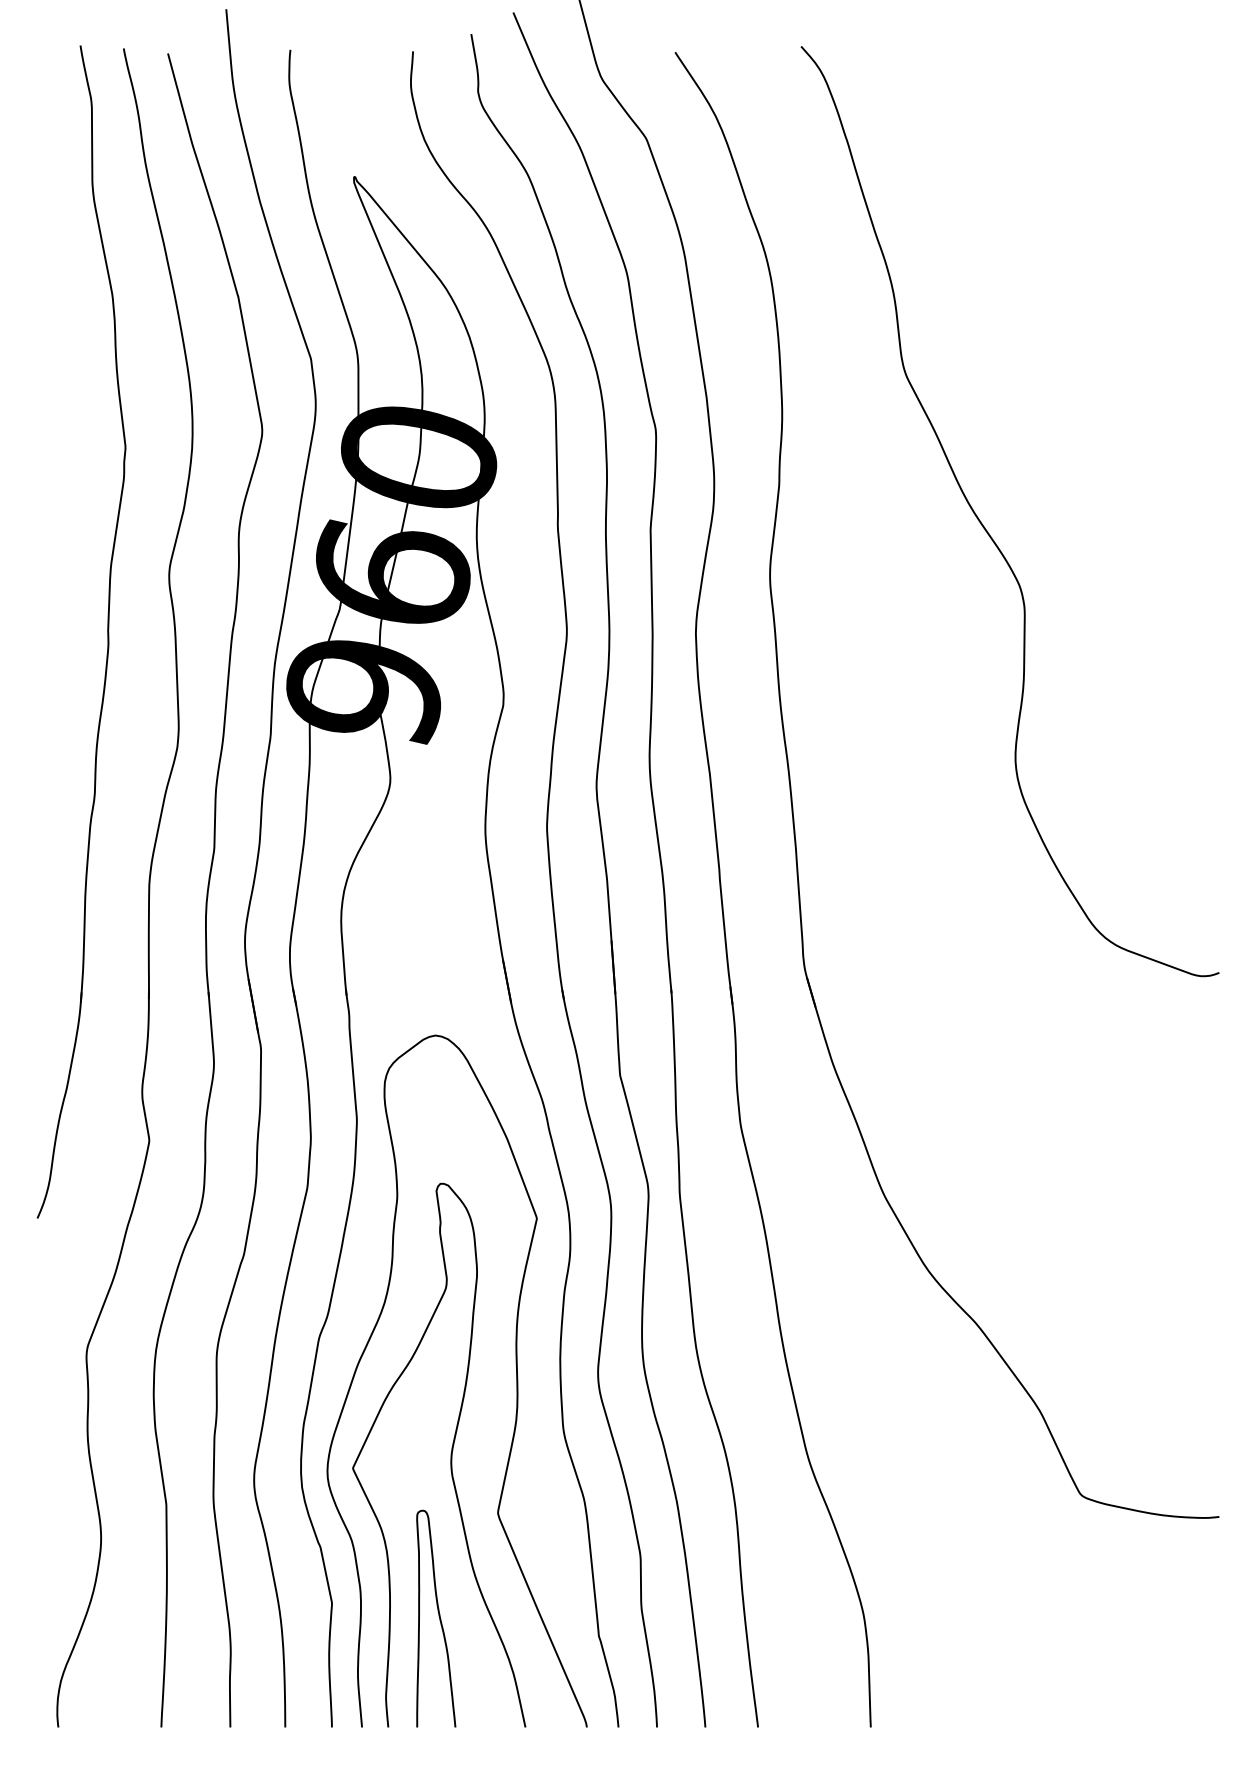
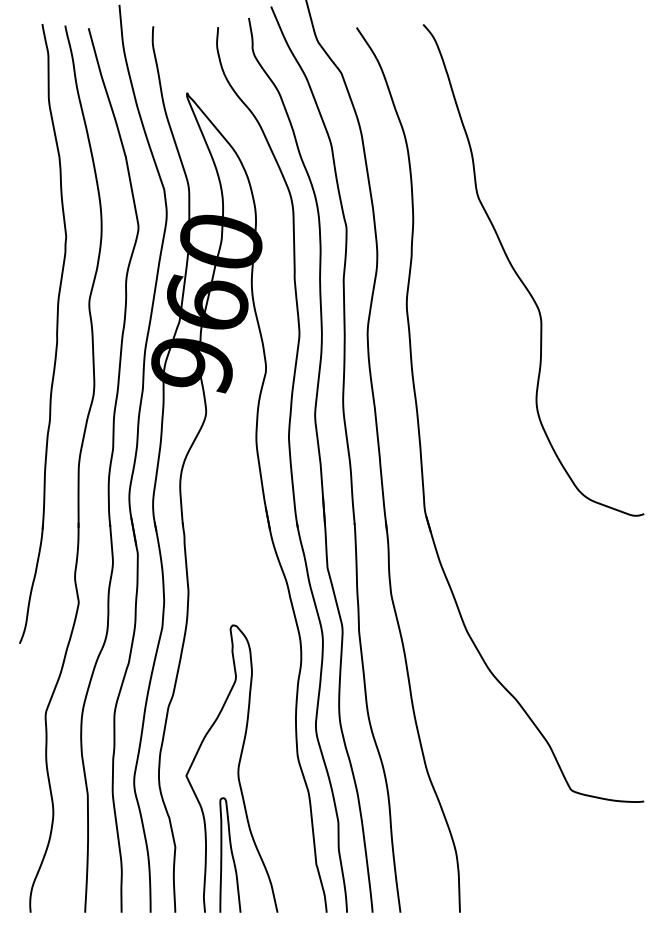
curve: (515, 1380) -> (272, 729), removed

